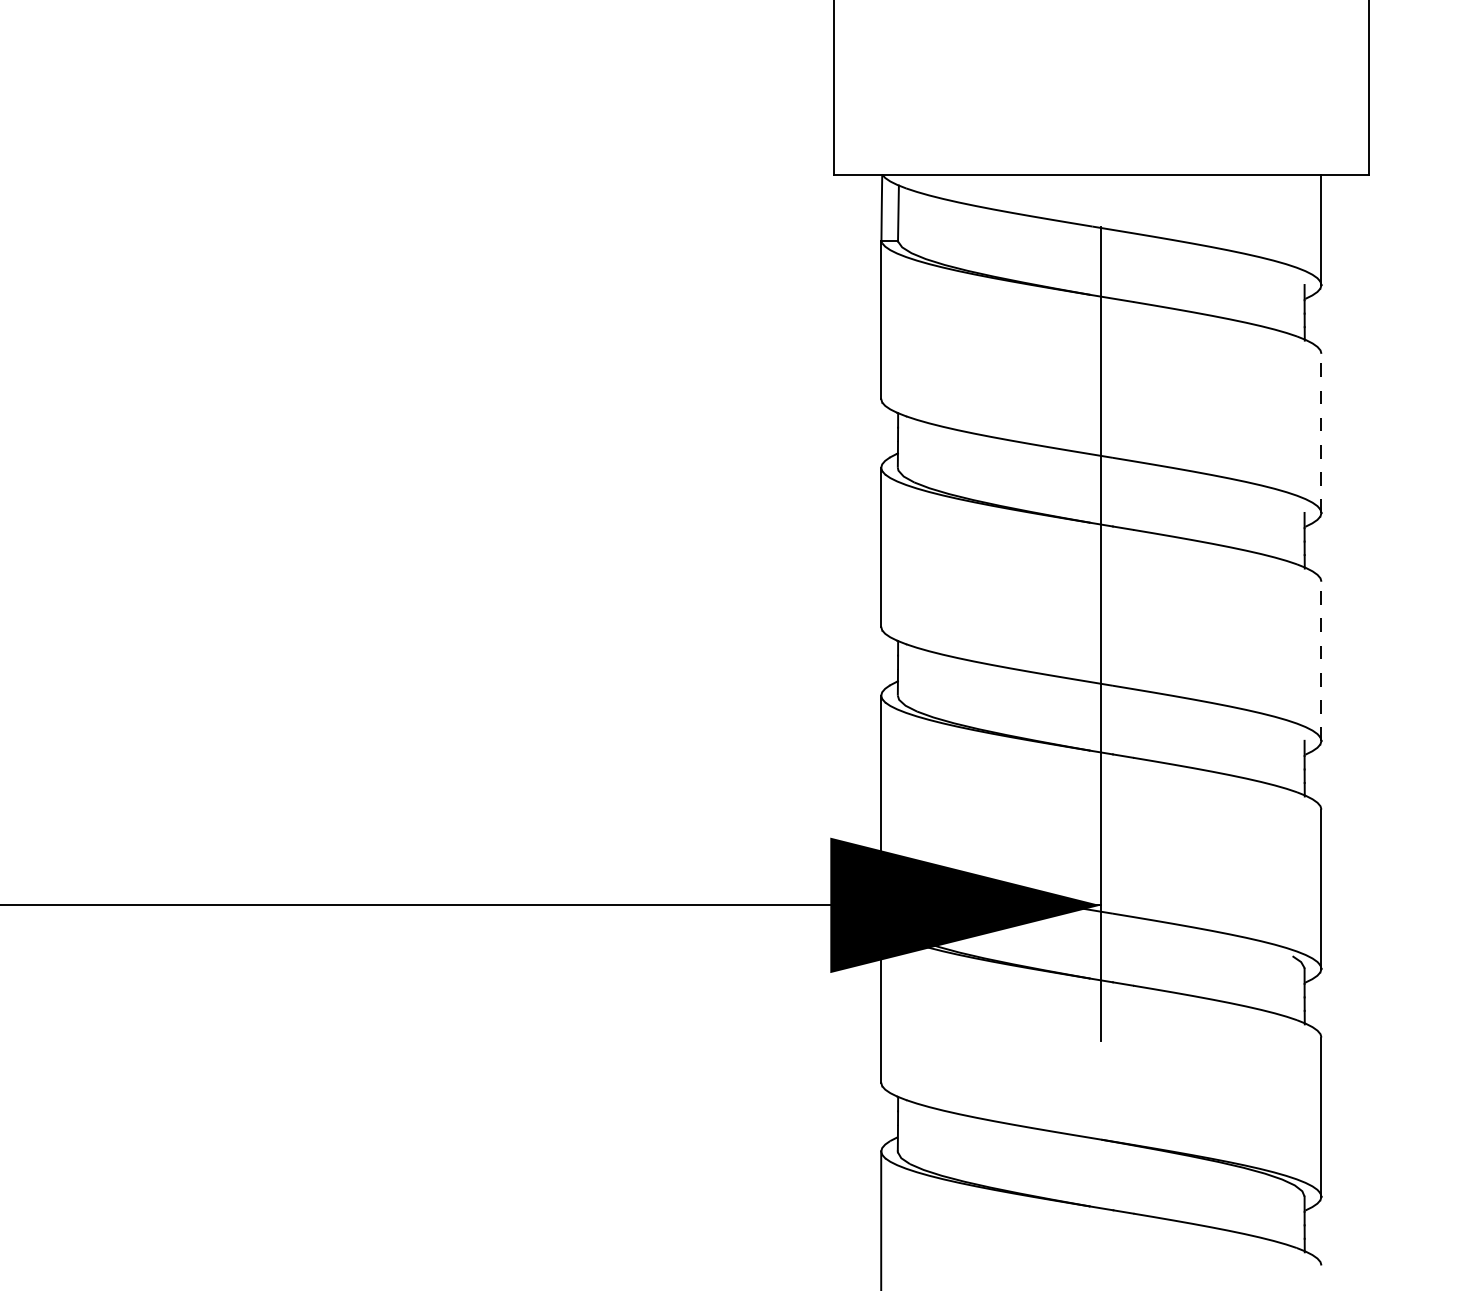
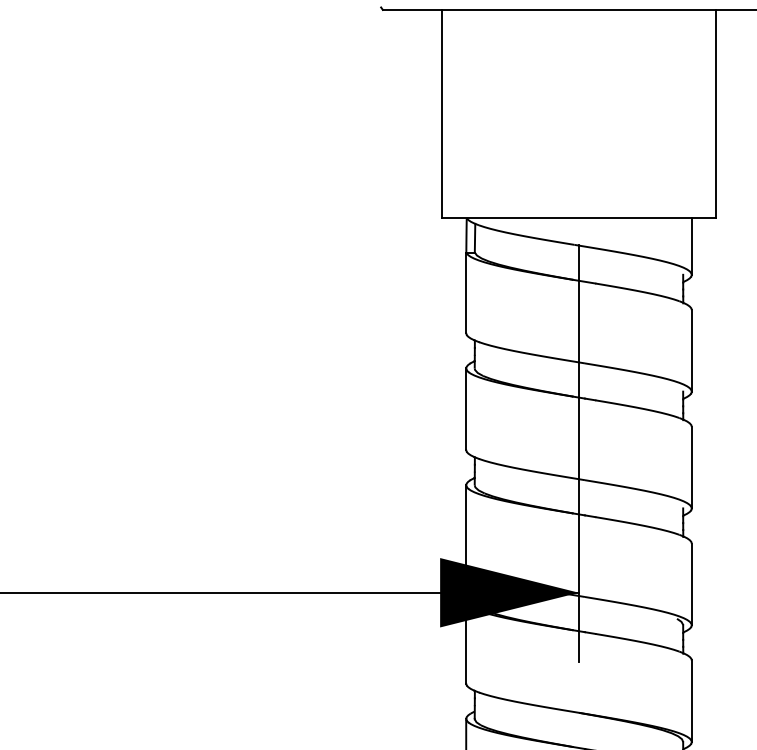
line: (1320, 432) -> (691, 350), dashed -> solid
line: (1320, 660) -> (691, 467), dashed -> solid

